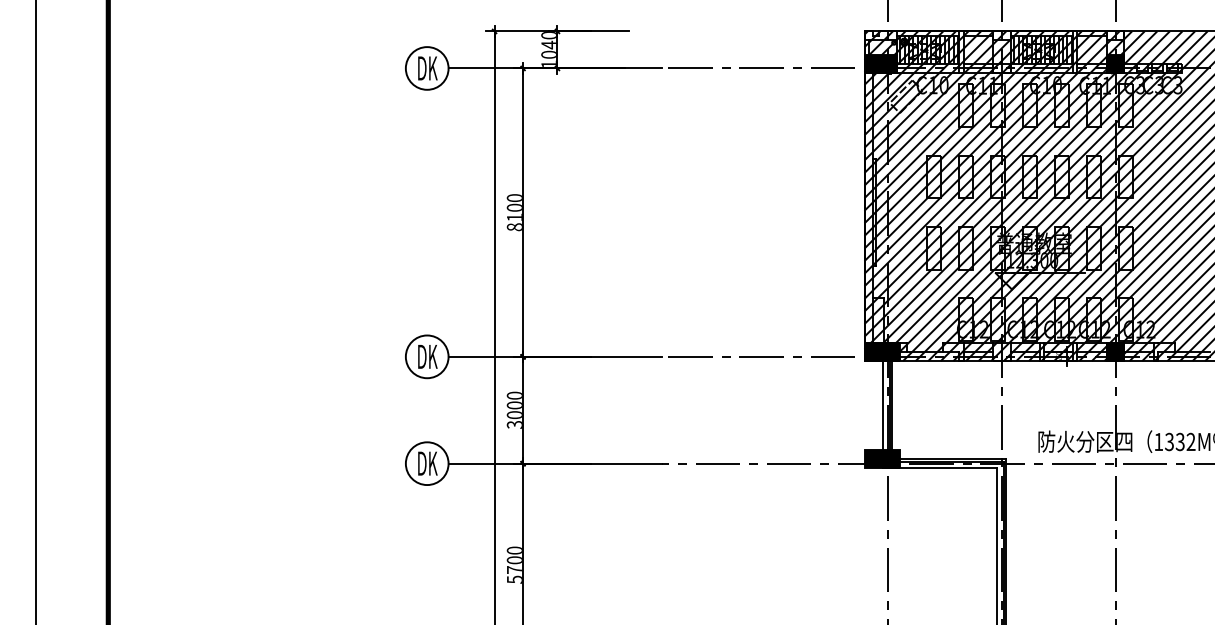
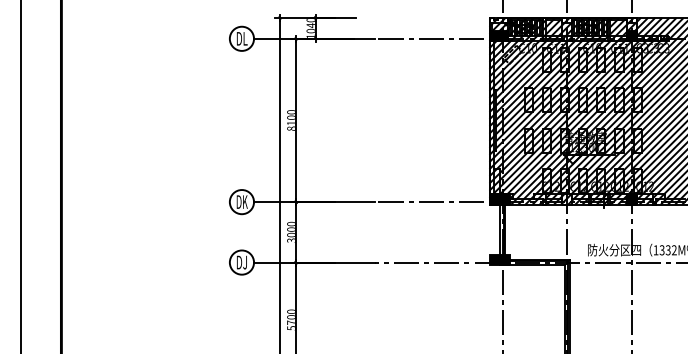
text: (428, 67) -> (242, 38), DK -> DL
text: (428, 463) -> (242, 262), DK -> DJ

